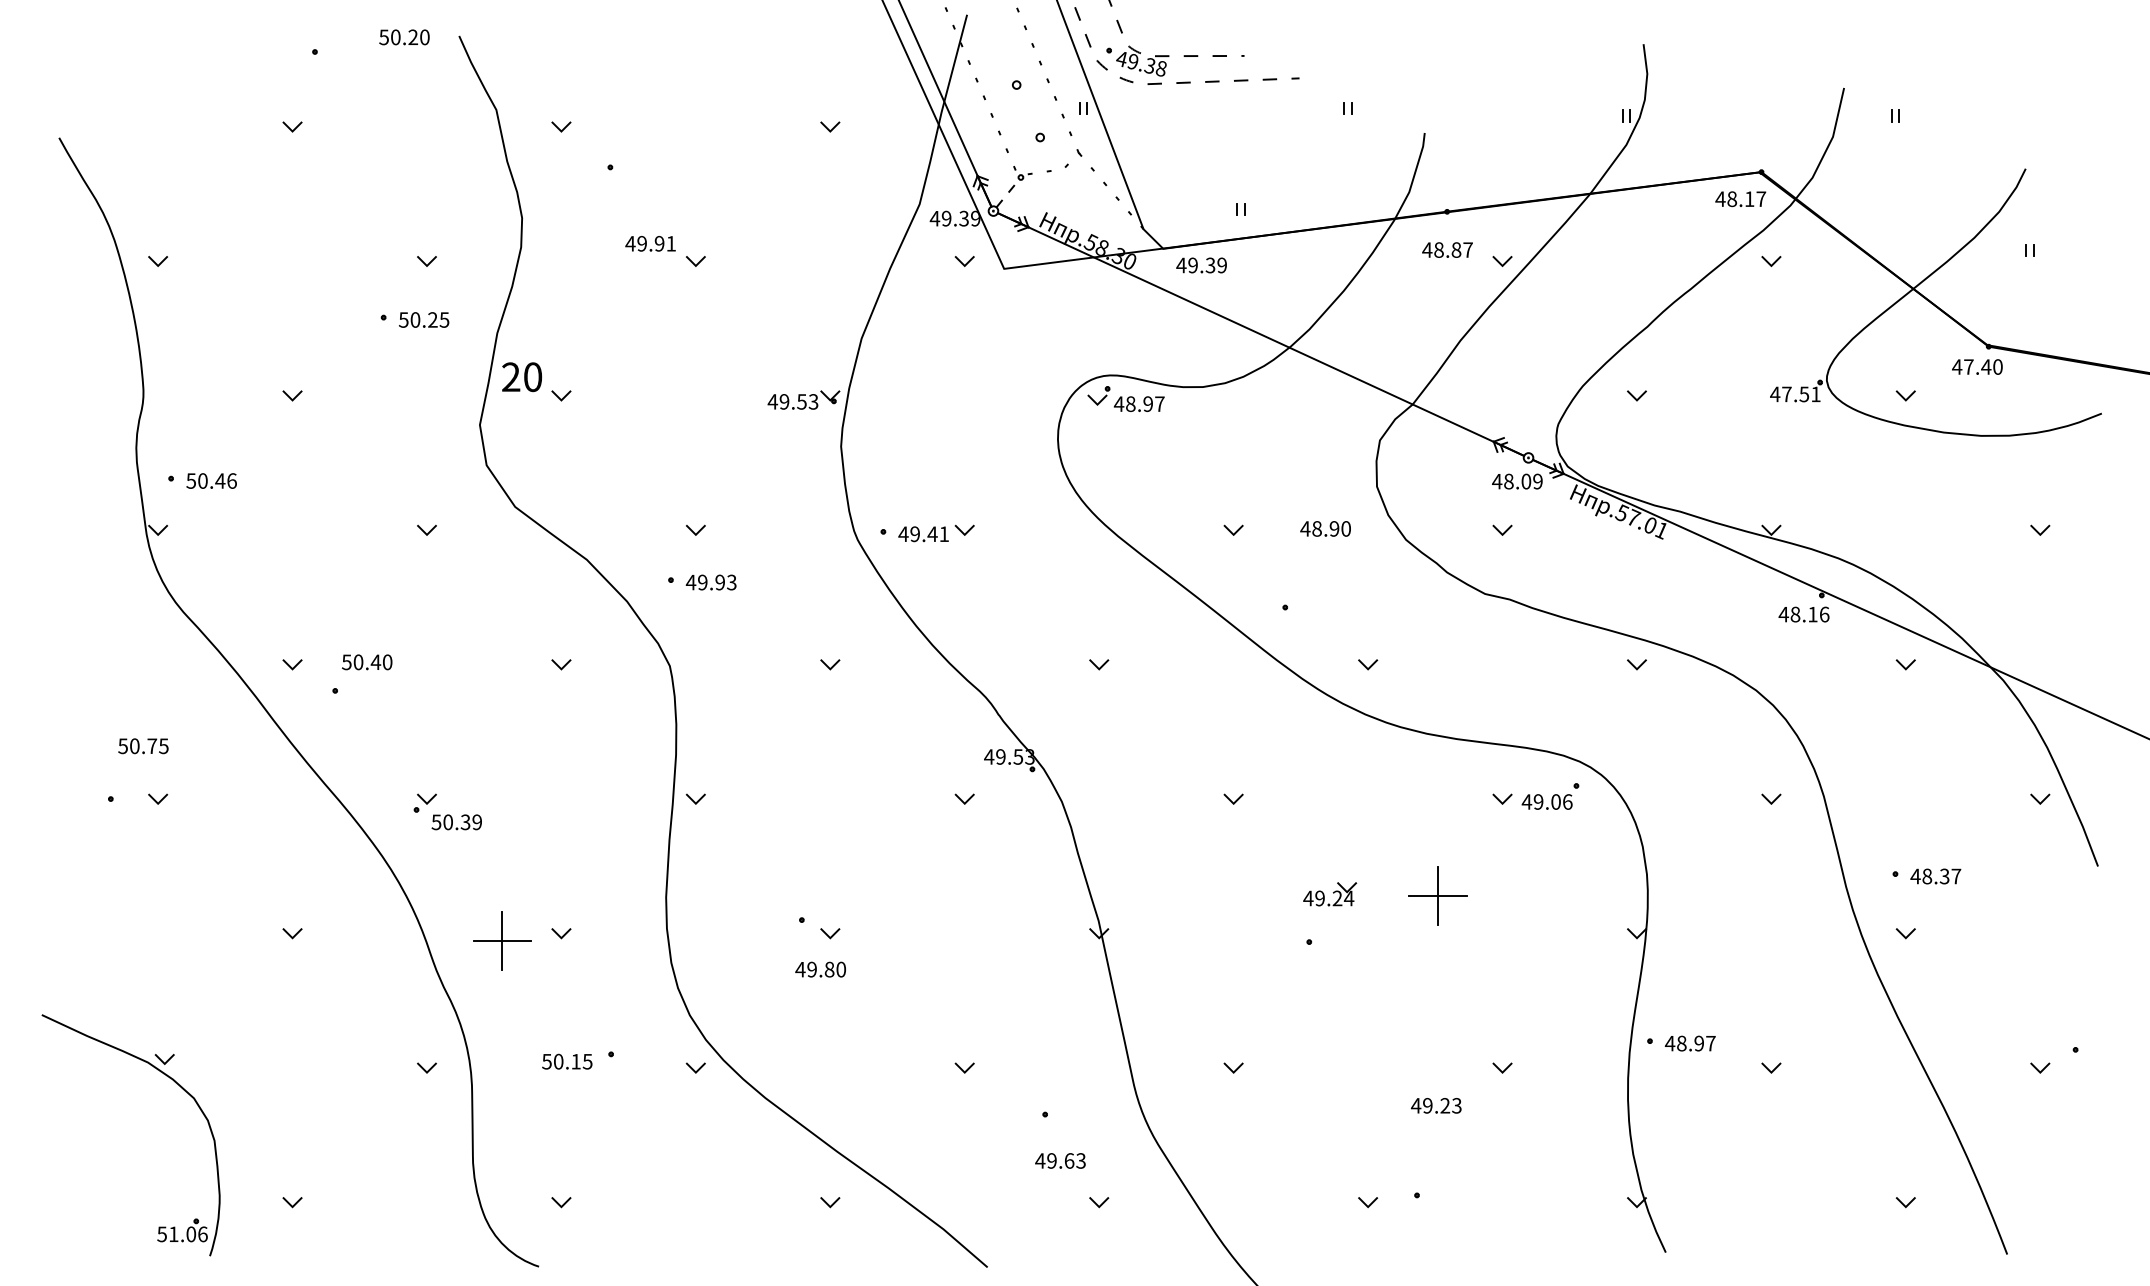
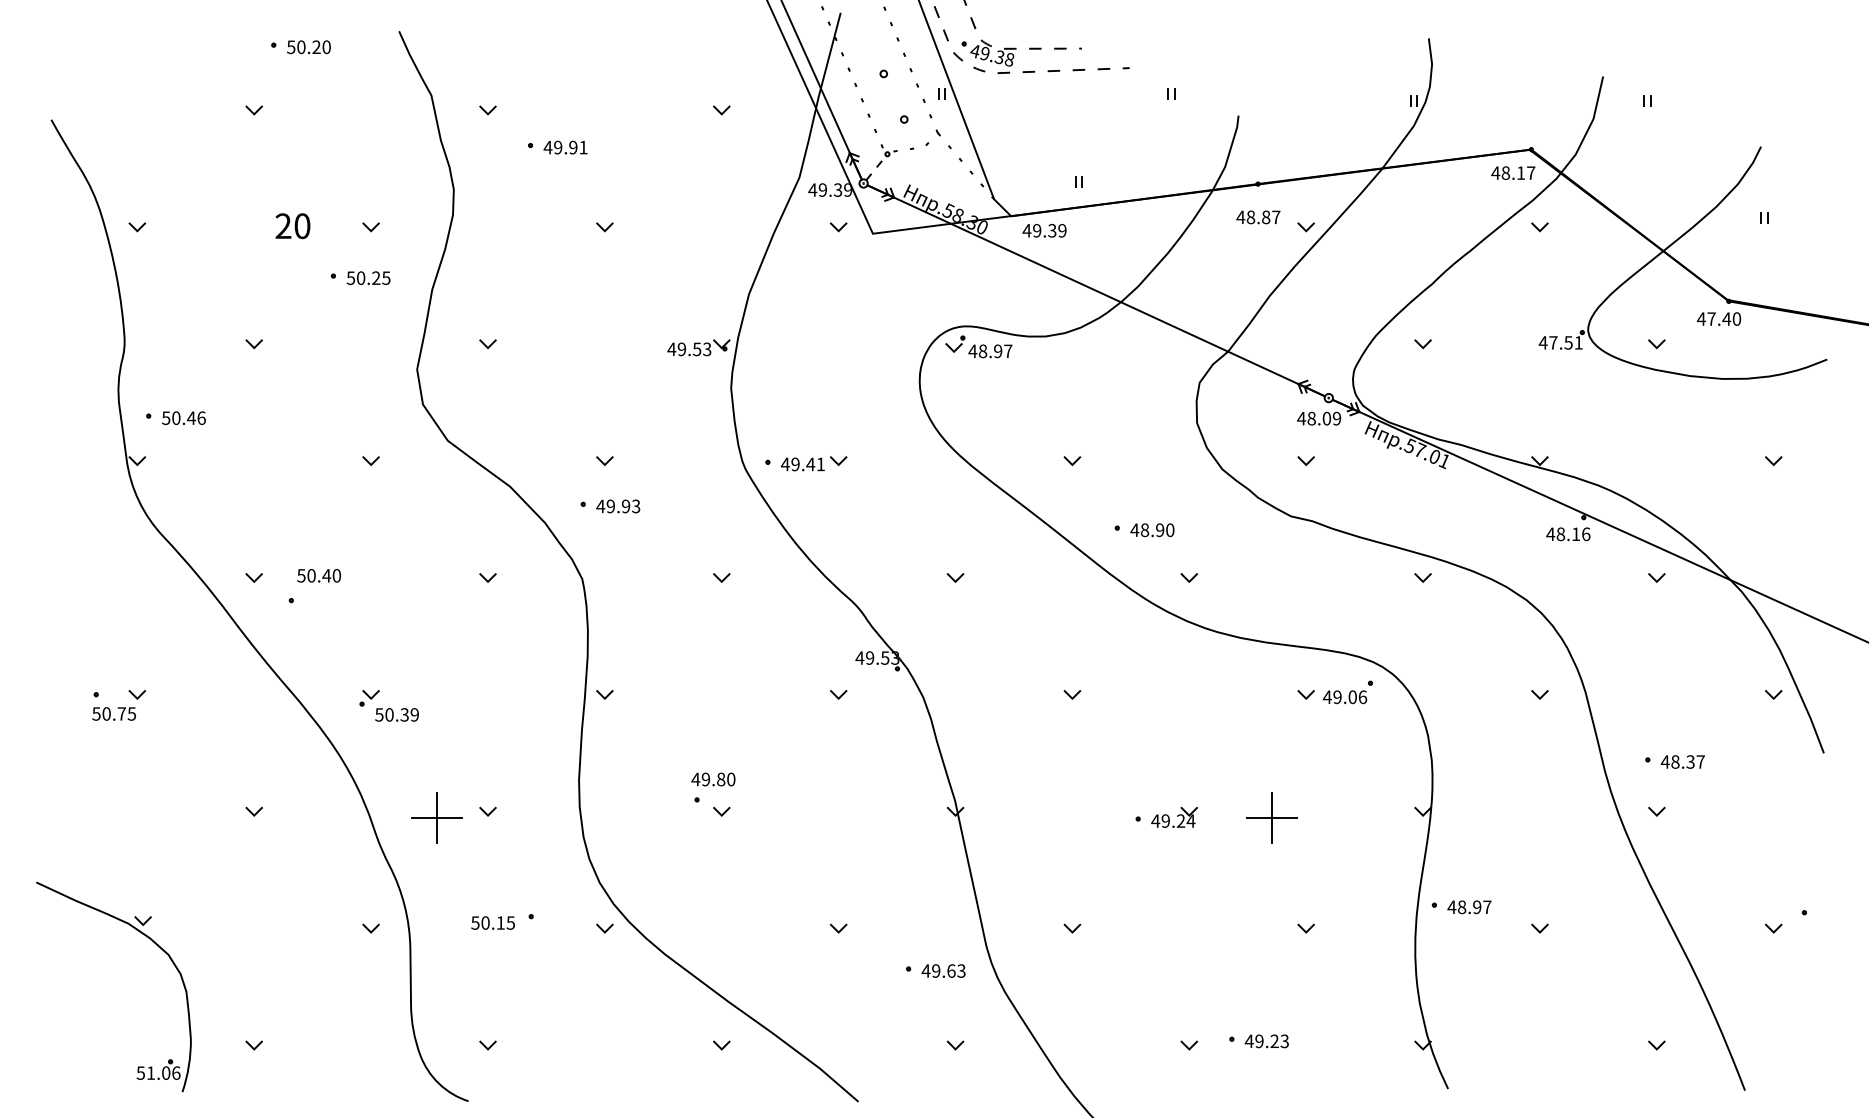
text: (404, 37) -> (308, 47), moved
text: (650, 243) -> (565, 147), moved
text: (521, 377) -> (292, 226), moved
text: (1325, 528) -> (1152, 529), moved
text: (143, 746) -> (114, 714), moved
part: (1330, 894) -> (1174, 817), moved
part: (1437, 895) -> (1271, 817), moved
text: (820, 969) -> (713, 779), moved
text: (1436, 1105) -> (1267, 1041), moved
text: (1060, 1160) -> (943, 970), moved

